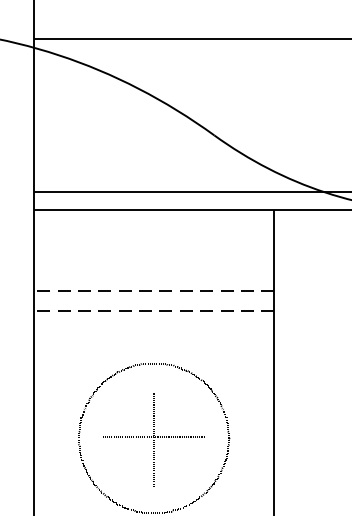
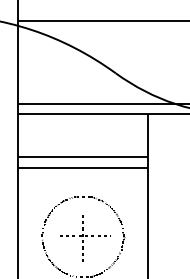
line: (154, 291) -> (83, 157), dashed -> solid
line: (154, 309) -> (83, 167), dashed -> solid

